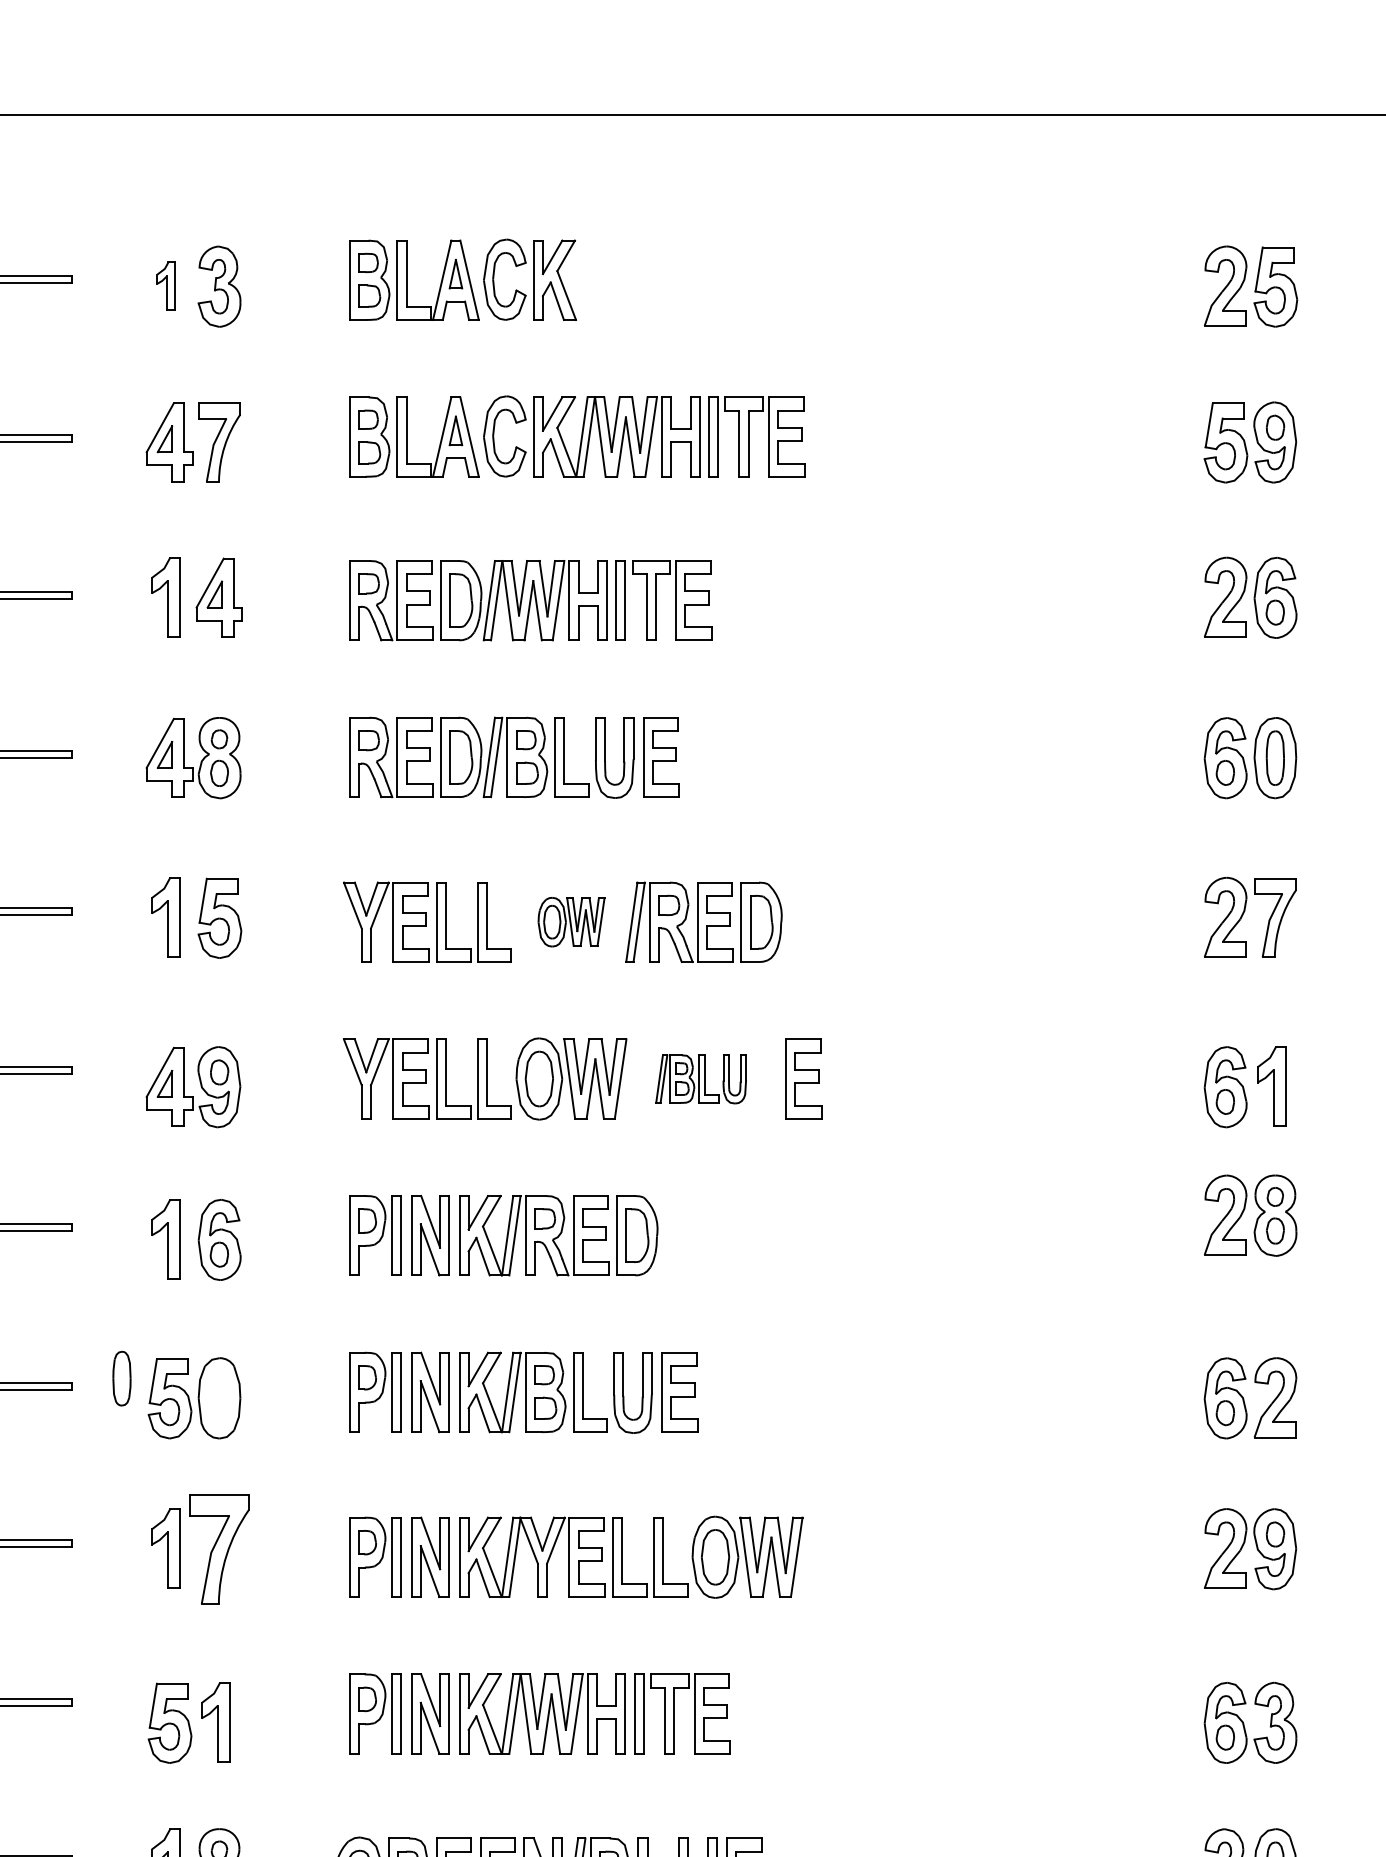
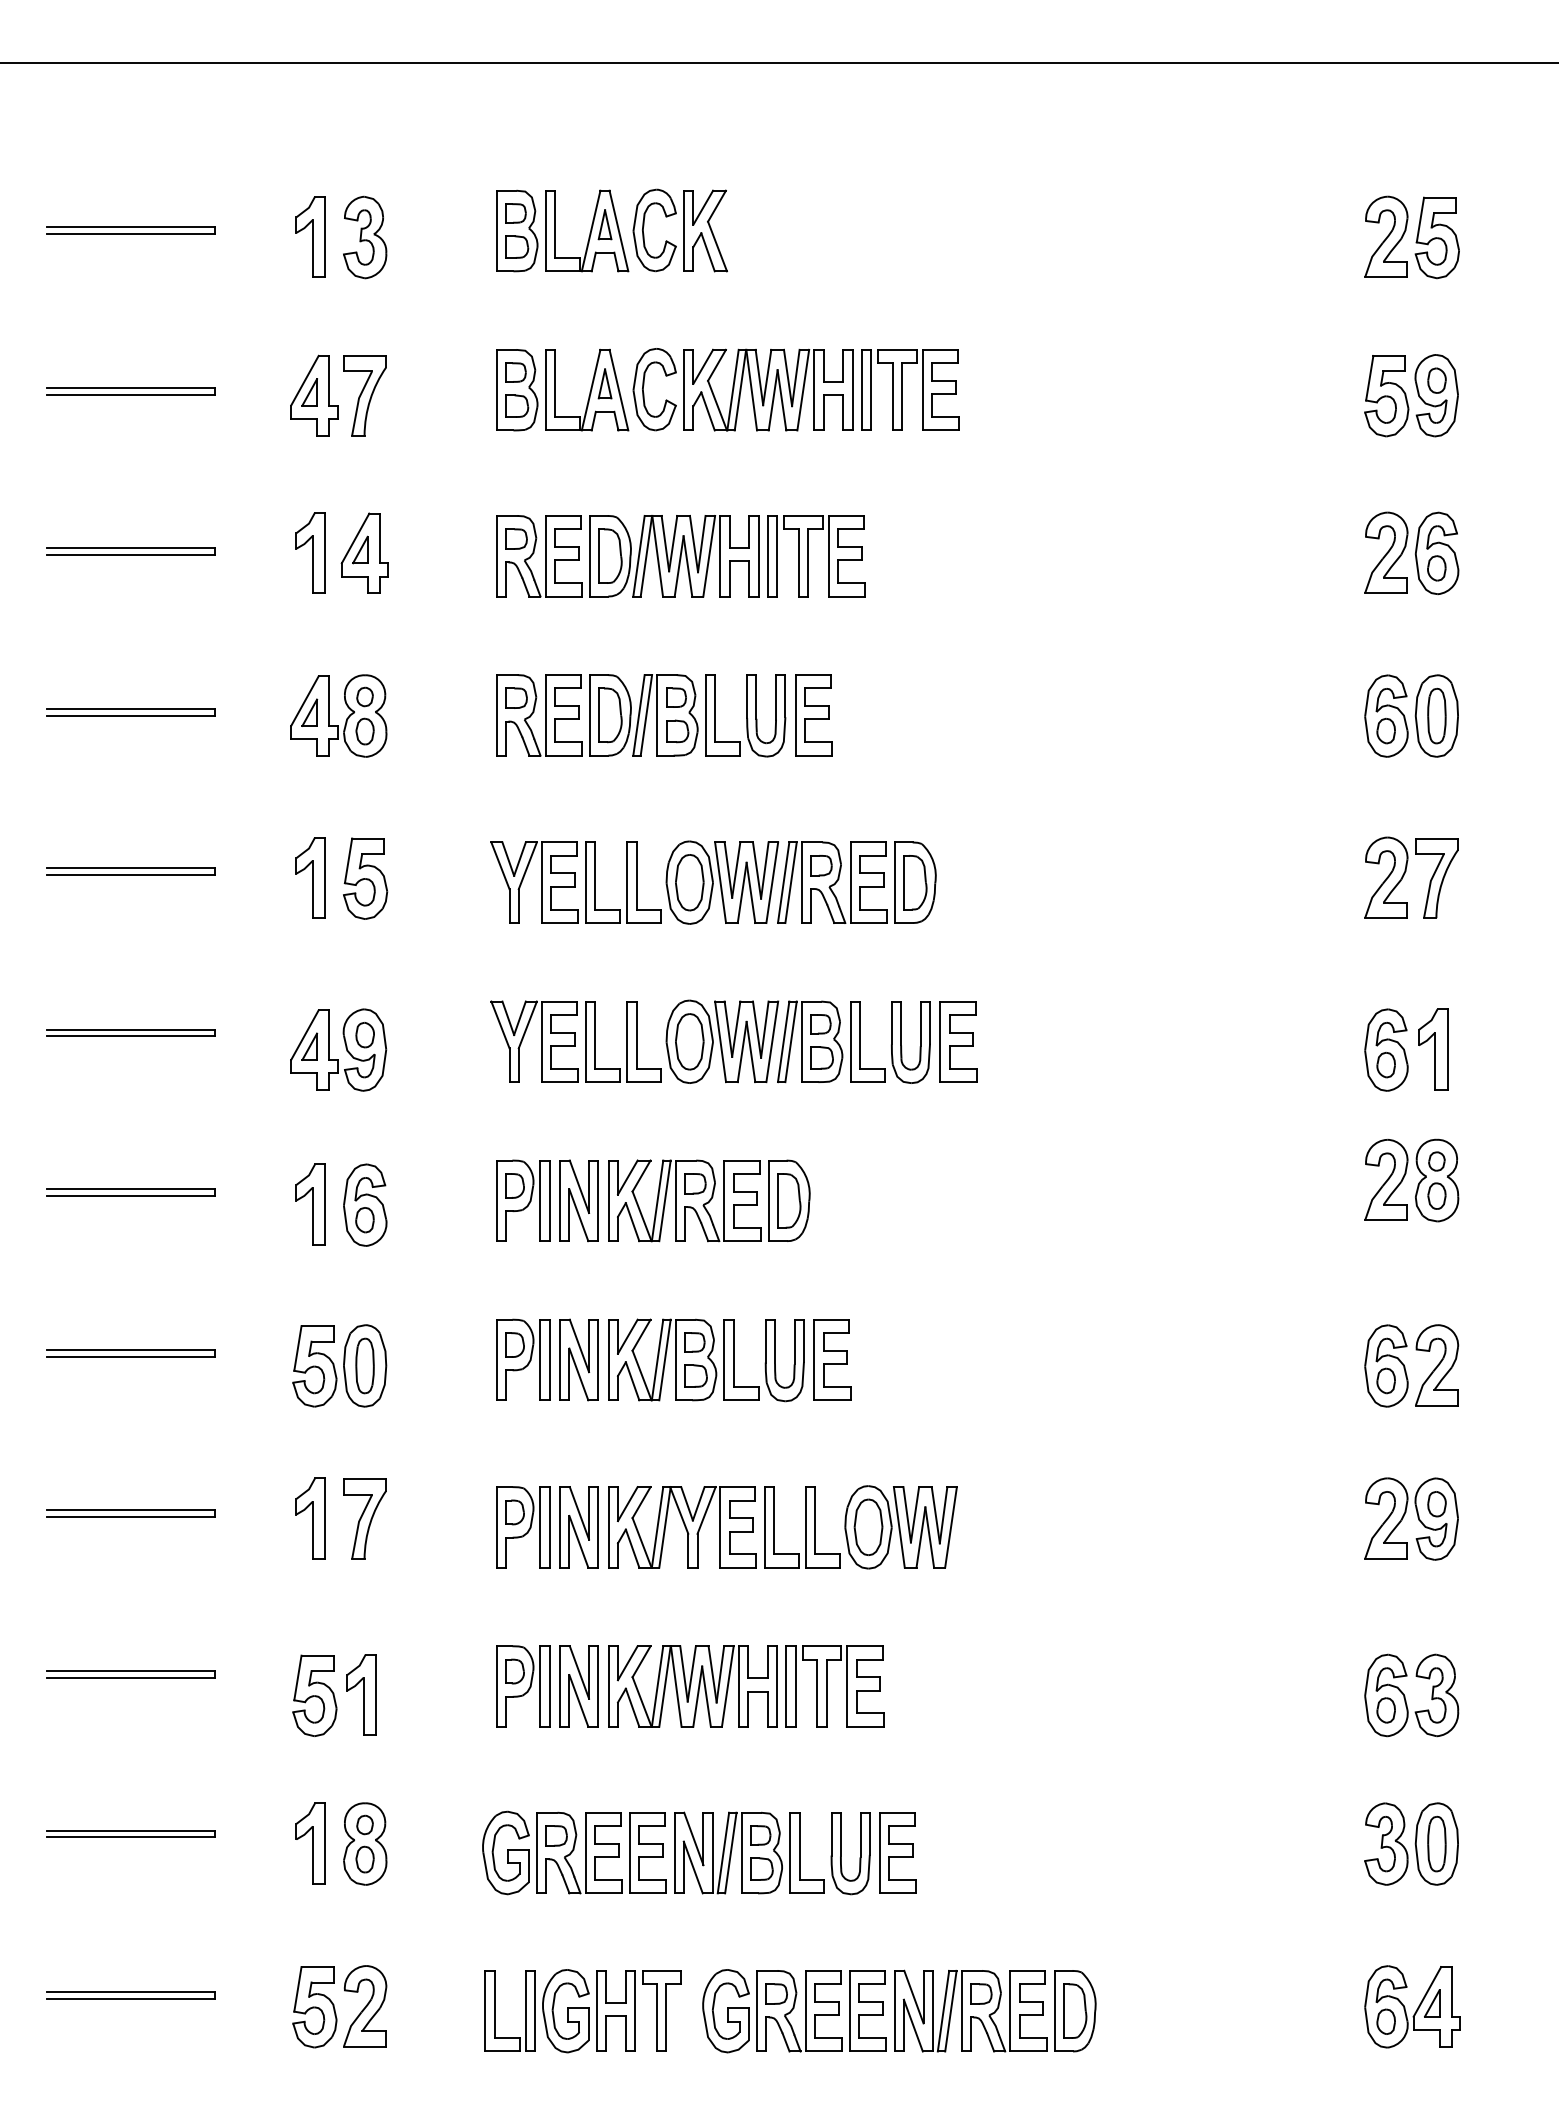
part: (165, 285) -> (310, 236), size x1.67
part: (571, 922) -> (722, 882), size x1.67
part: (700, 1078) -> (853, 1041), size x1.67
part: (121, 1378) -> (364, 1365), moved
part: (218, 1548) -> (364, 1518), size x0.71

